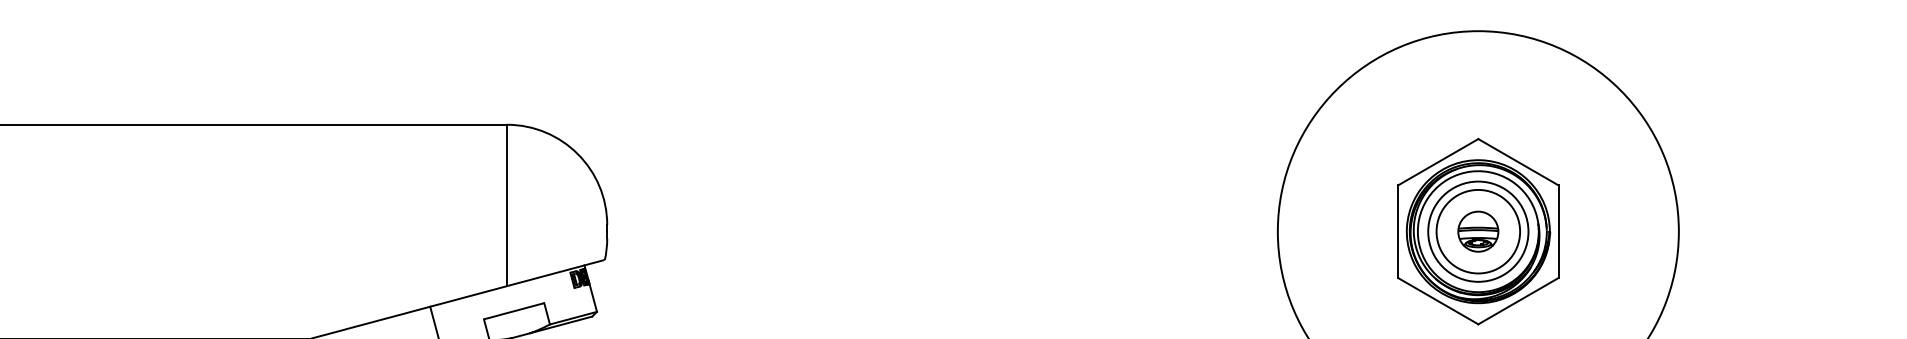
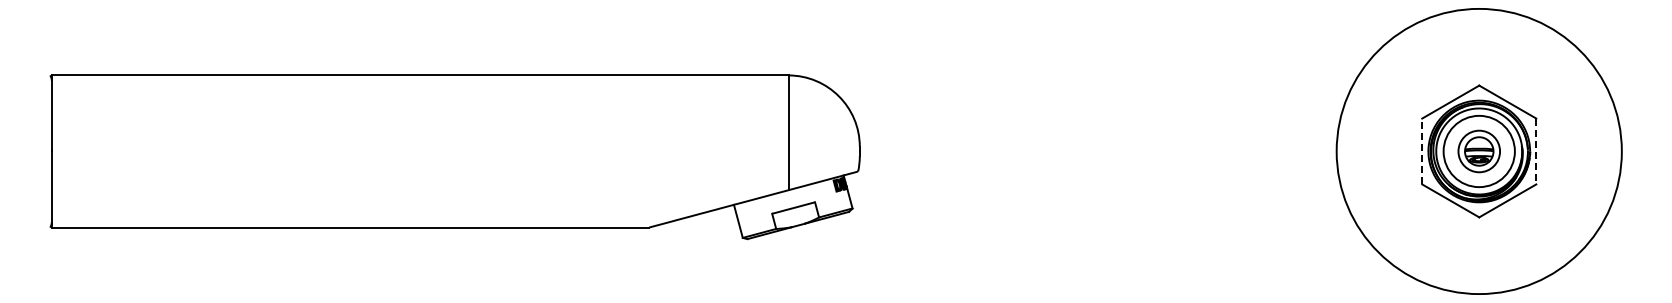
line: (1398, 231) -> (1422, 151), solid -> dashed
circle: (1477, 231) -> (1478, 151), size x0.7
line: (1558, 231) -> (1536, 151), solid -> dashed

